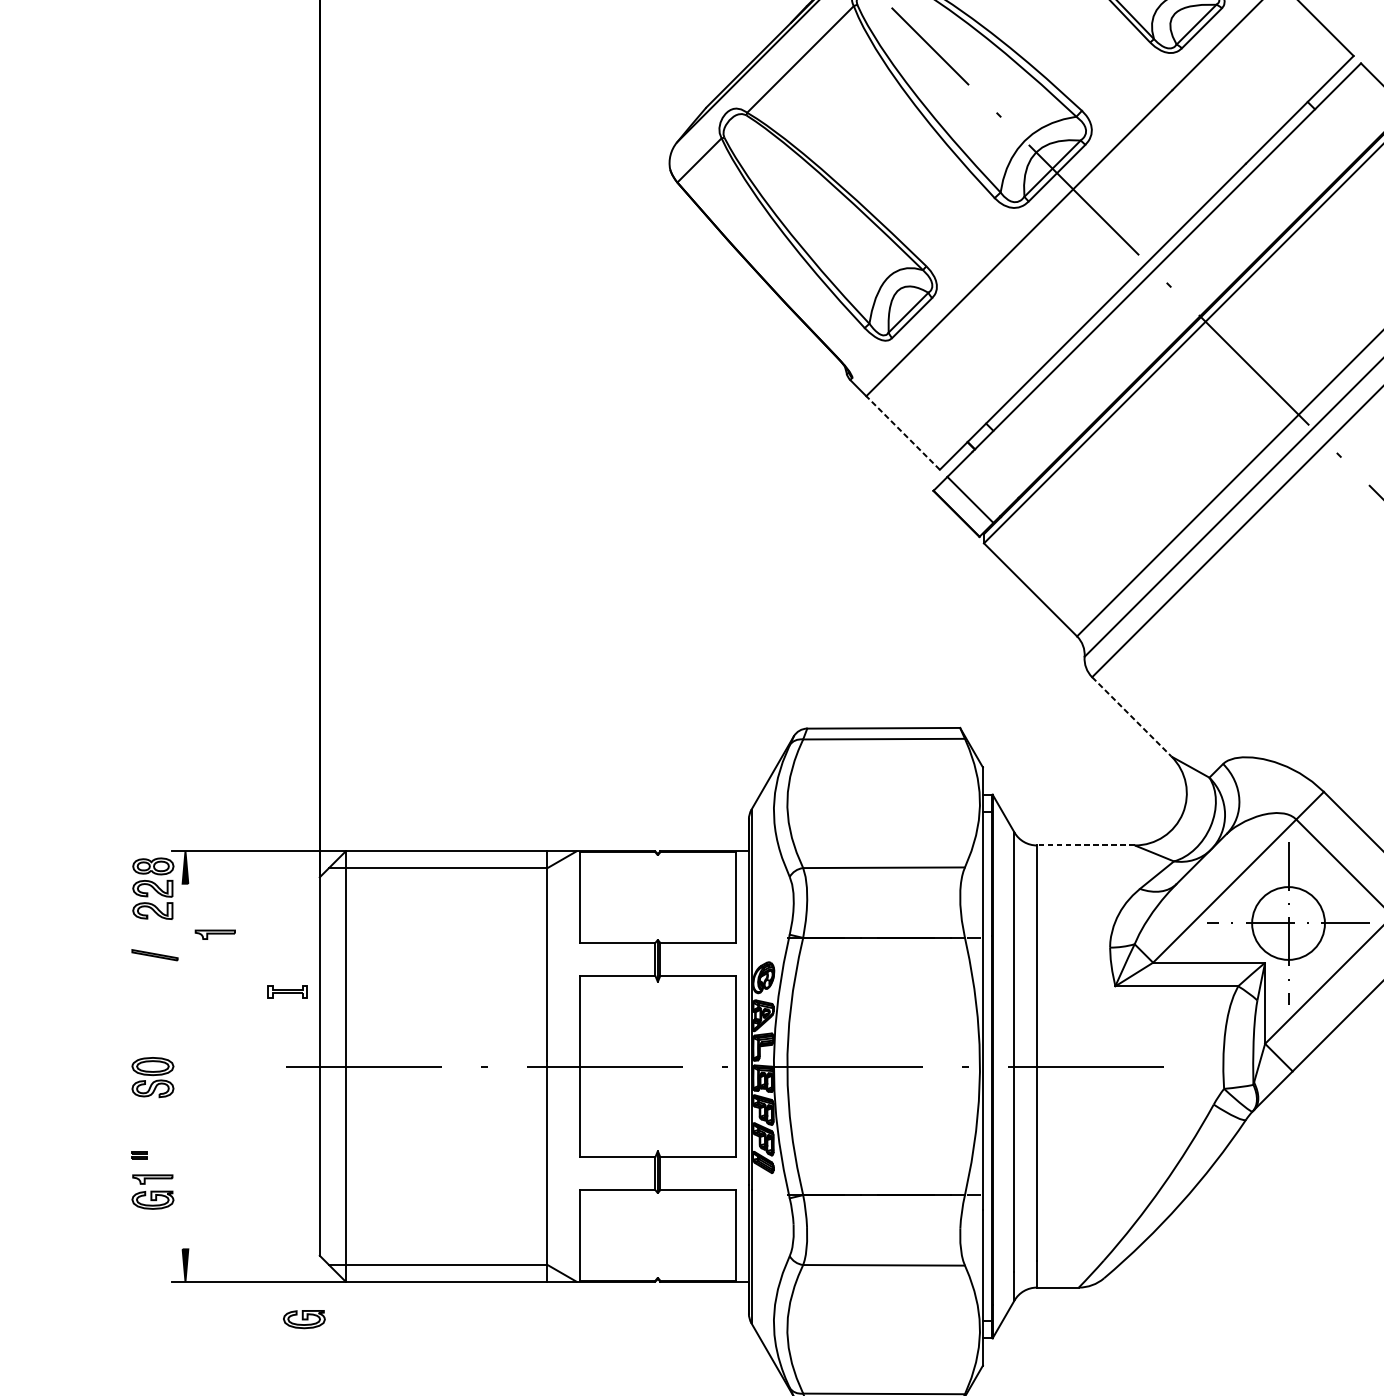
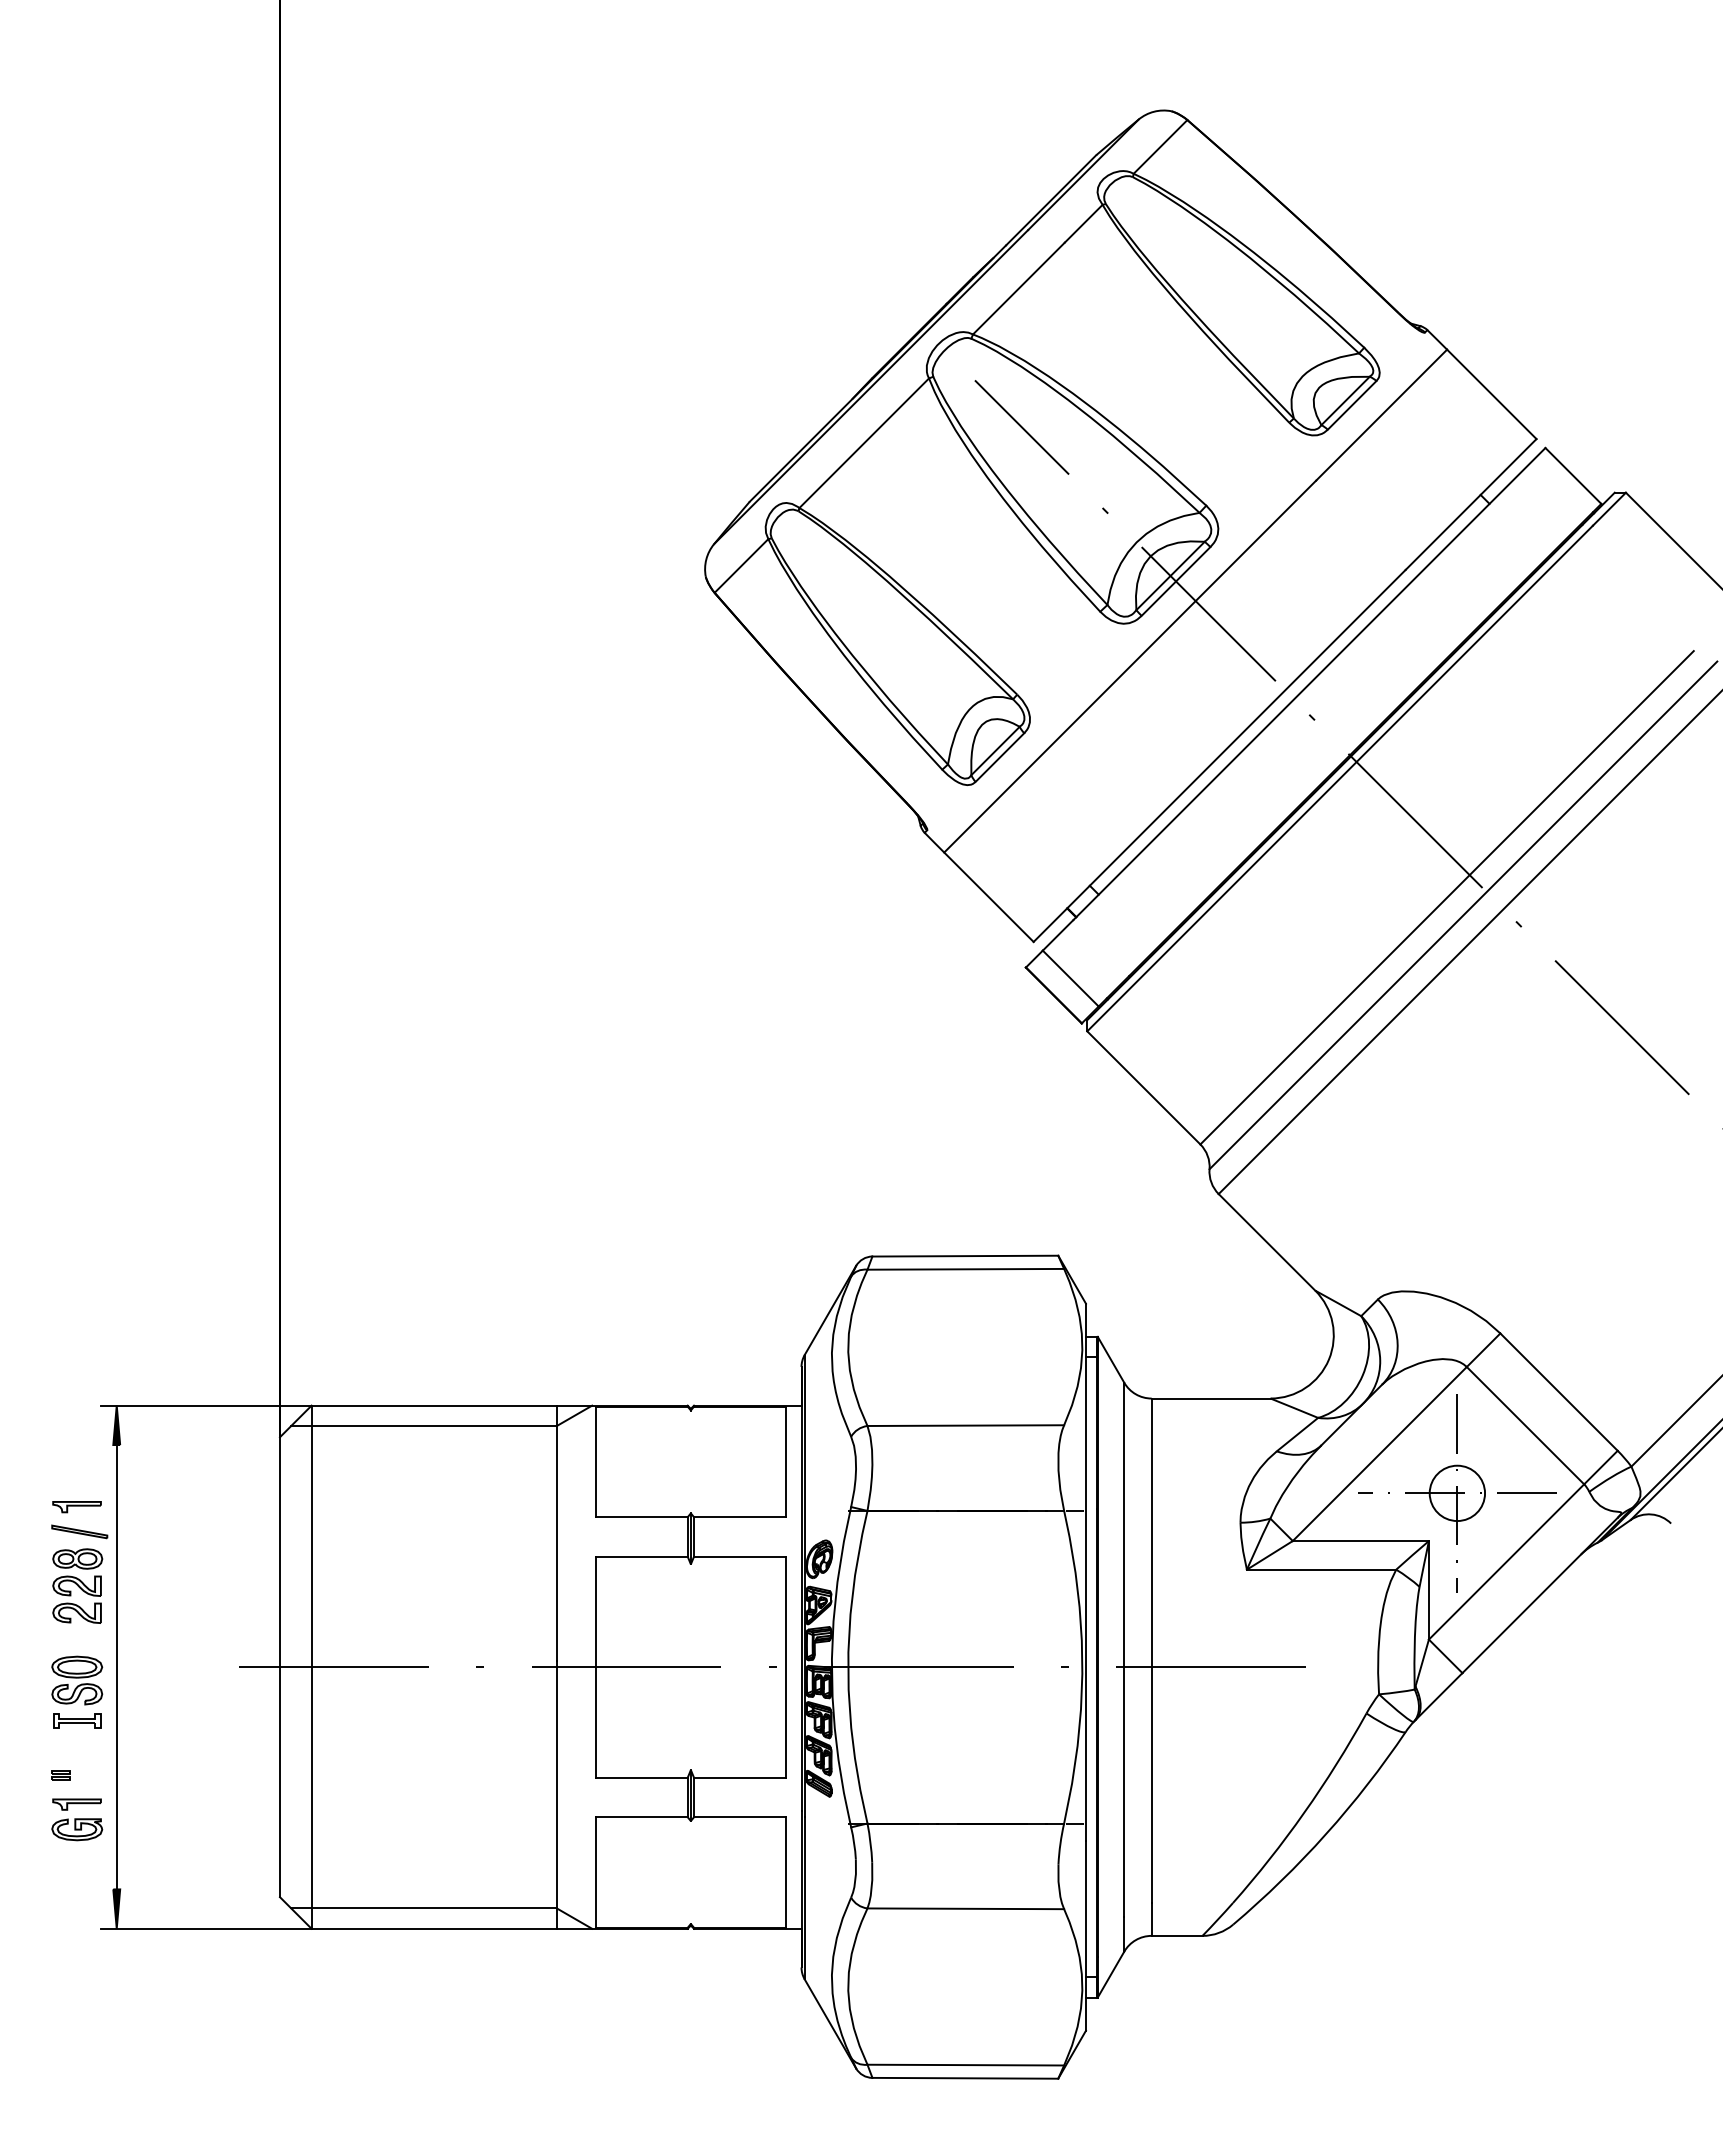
line: (902, 432) -> (988, 896), dashed -> solid
line: (1132, 717) -> (1267, 1242), dashed -> solid
line: (1085, 845) -> (1210, 1398), dashed -> solid
part: (153, 888) -> (77, 1585), moved
circle: (1288, 923) -> (1457, 1493), size x0.62
part: (214, 935) -> (76, 1507), moved
part: (288, 991) -> (77, 1720), moved
line: (185, 1066) -> (116, 1667), added
part: (304, 1319) -> (261, 1974), removed

